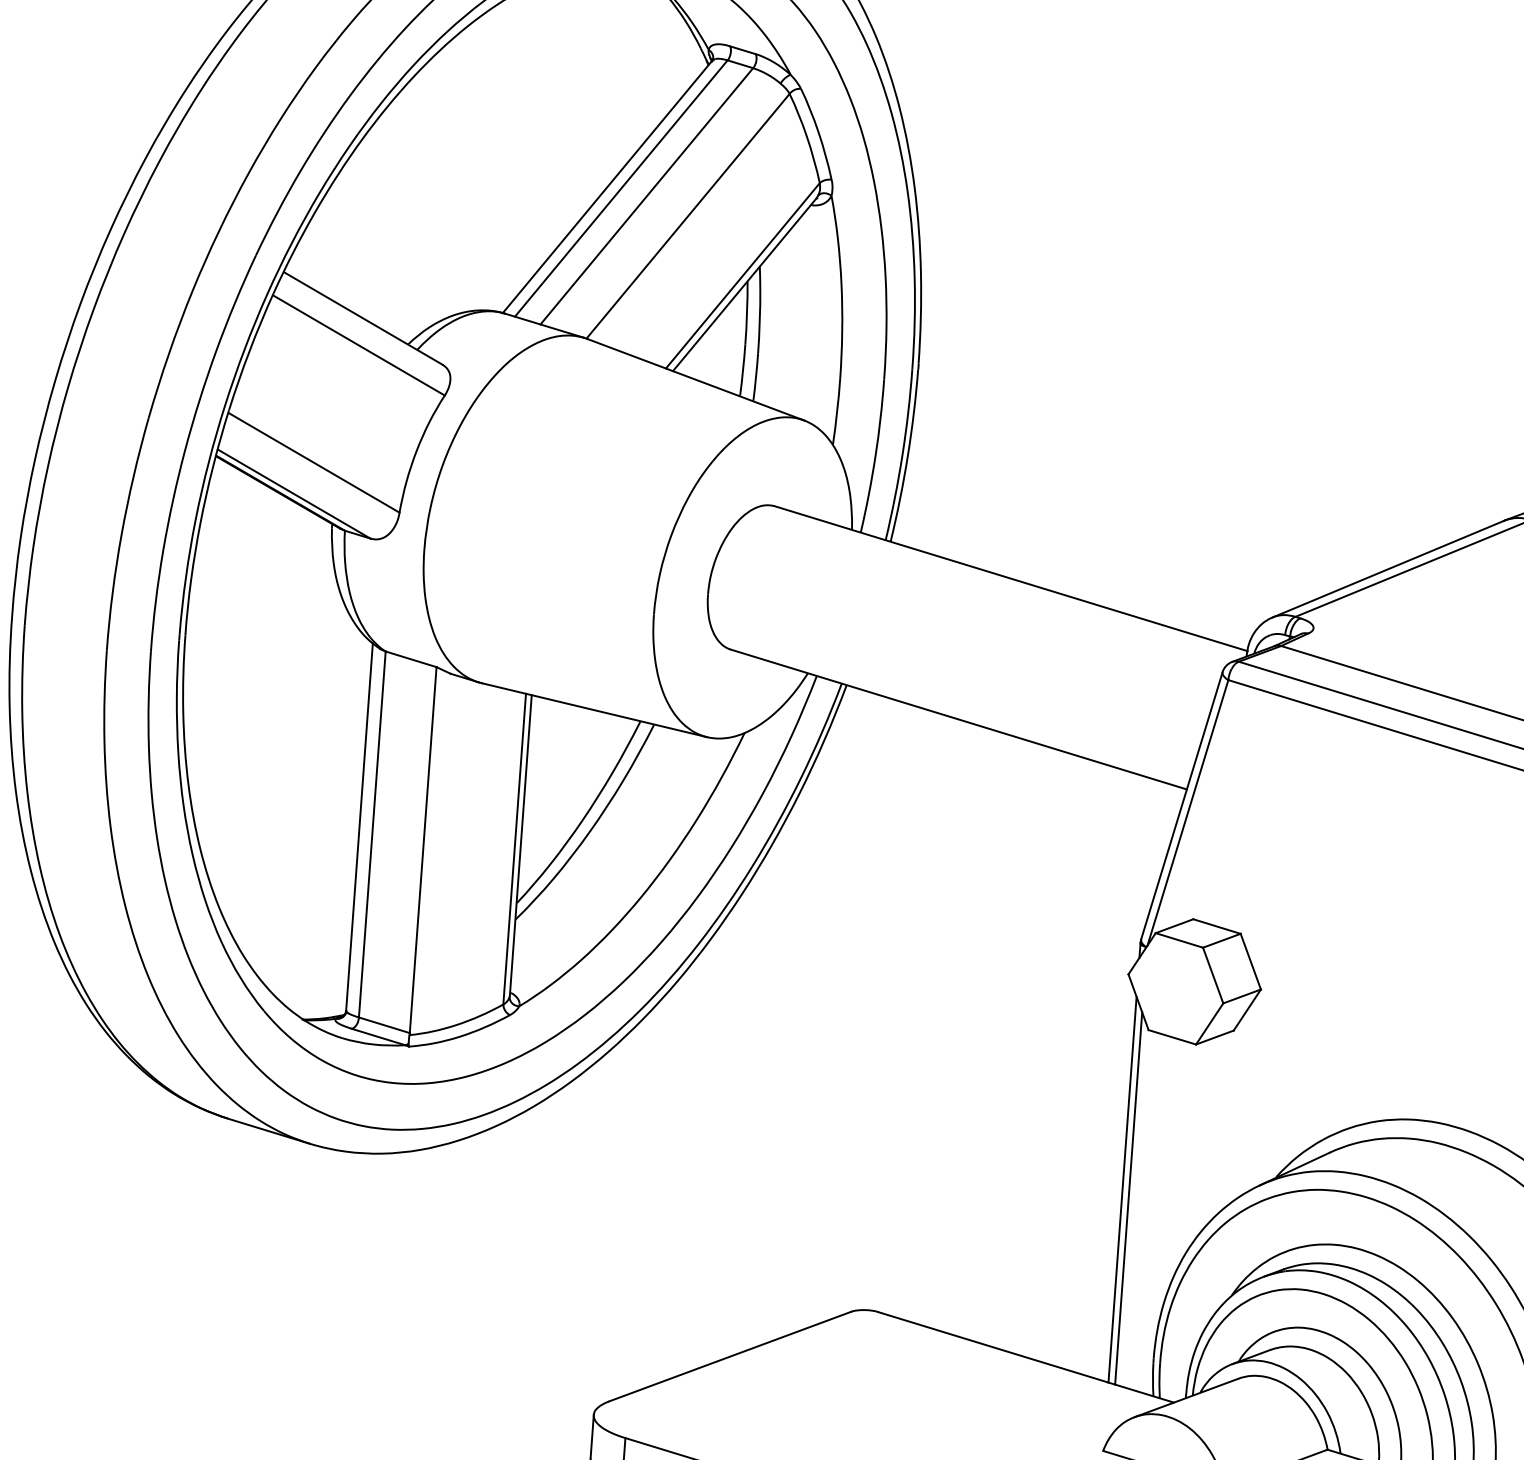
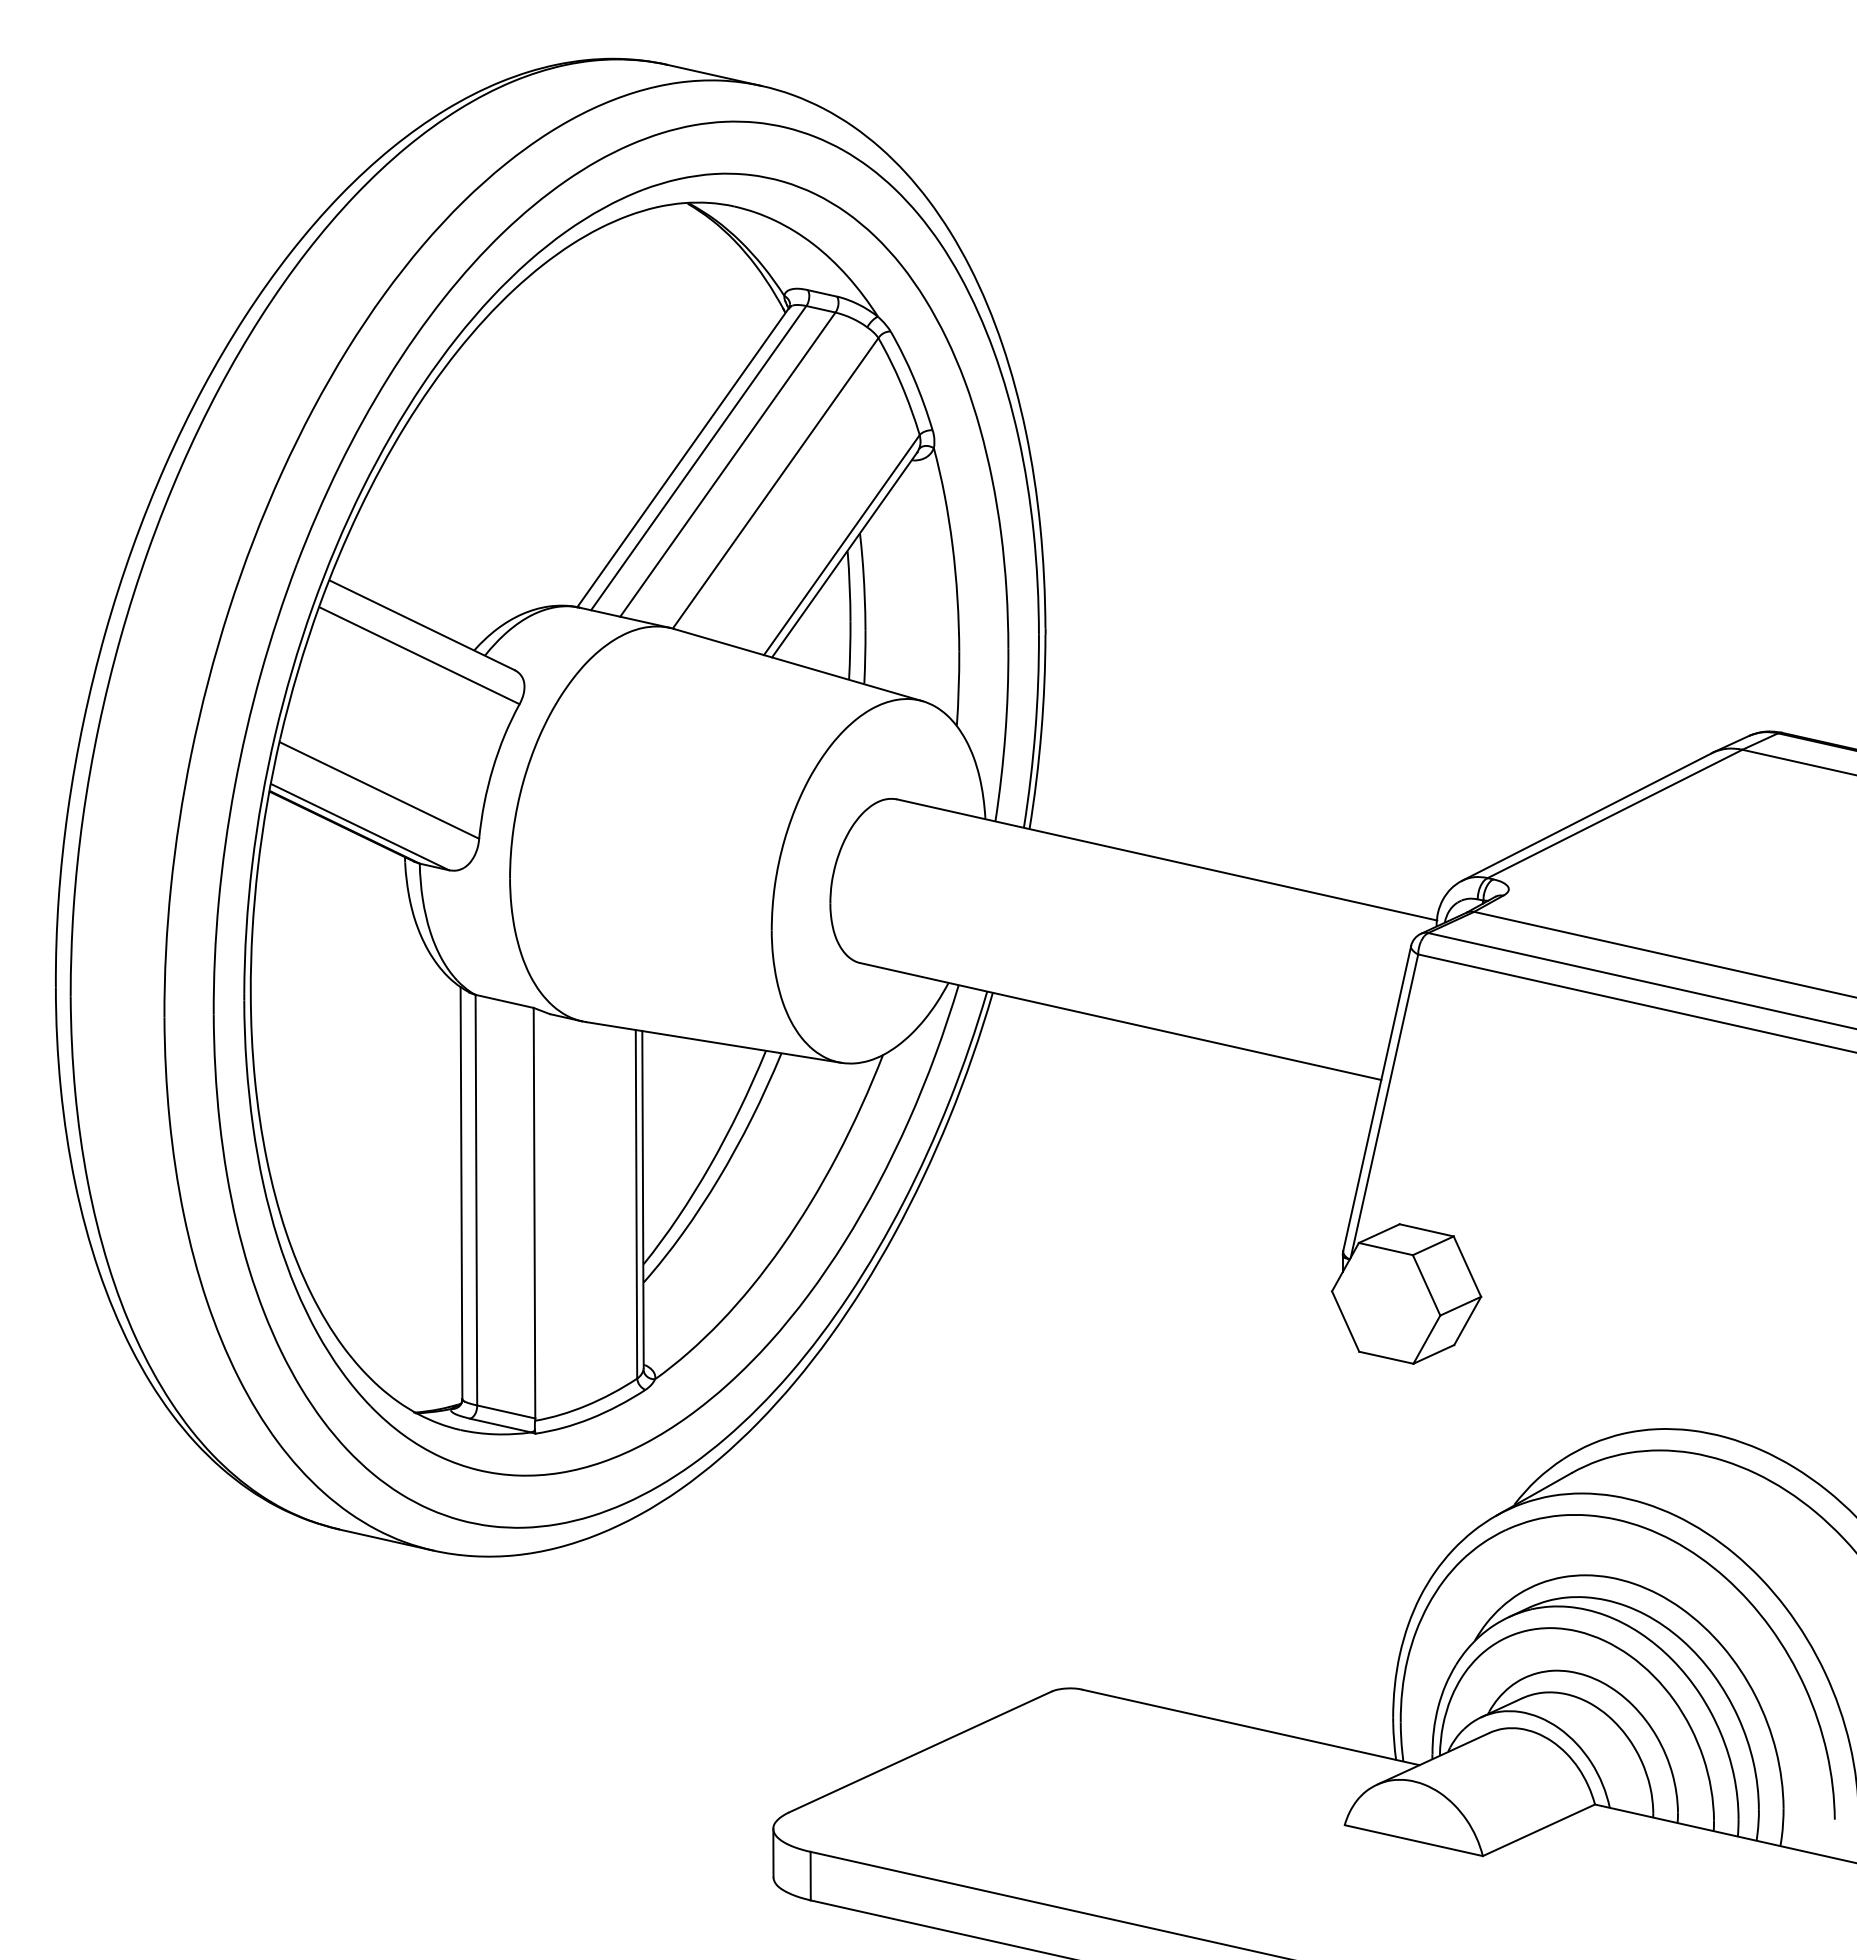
line: (1122, 1189) -> (1343, 1531), removed
line: (1128, 1198) -> (1351, 1541), removed

